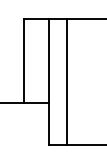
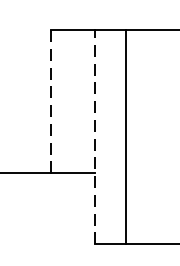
line: (23, 61) -> (51, 102), solid -> dashed
line: (49, 82) -> (95, 137), solid -> dashed

